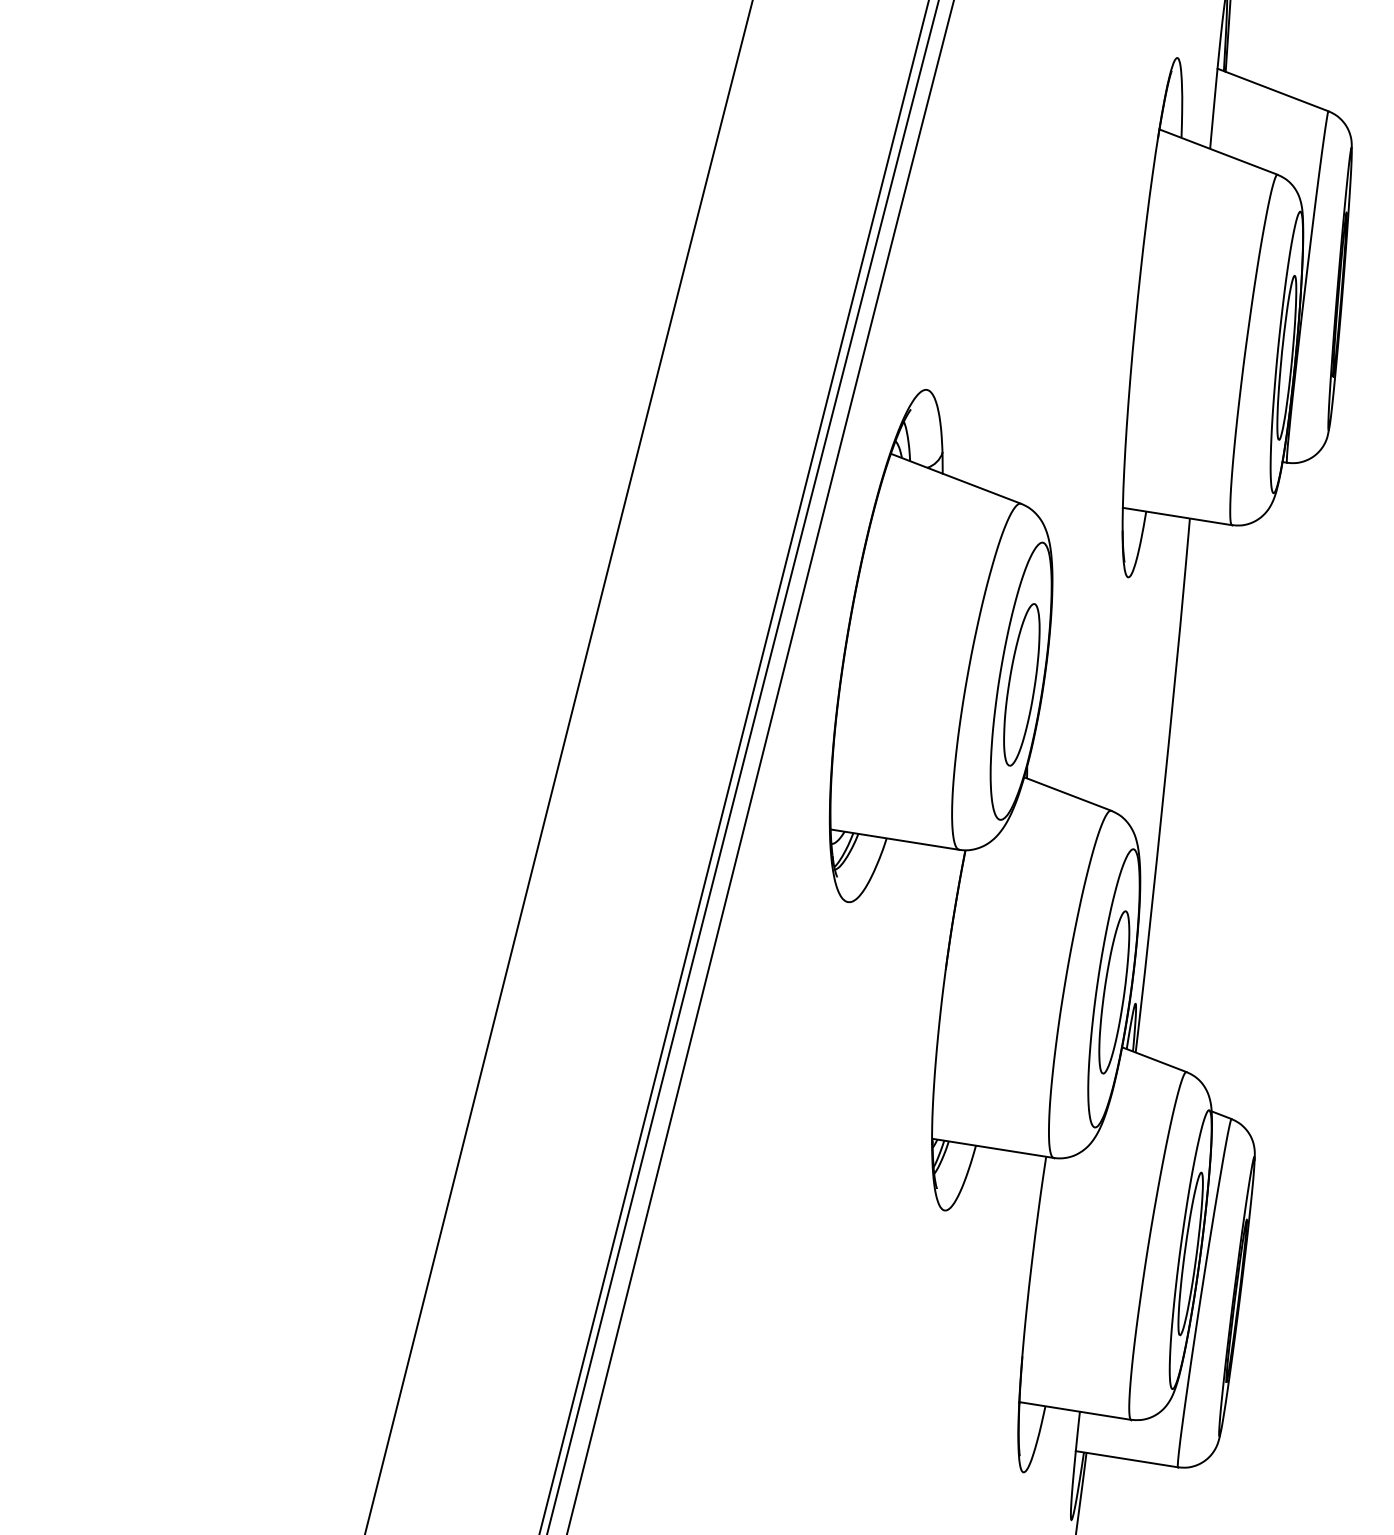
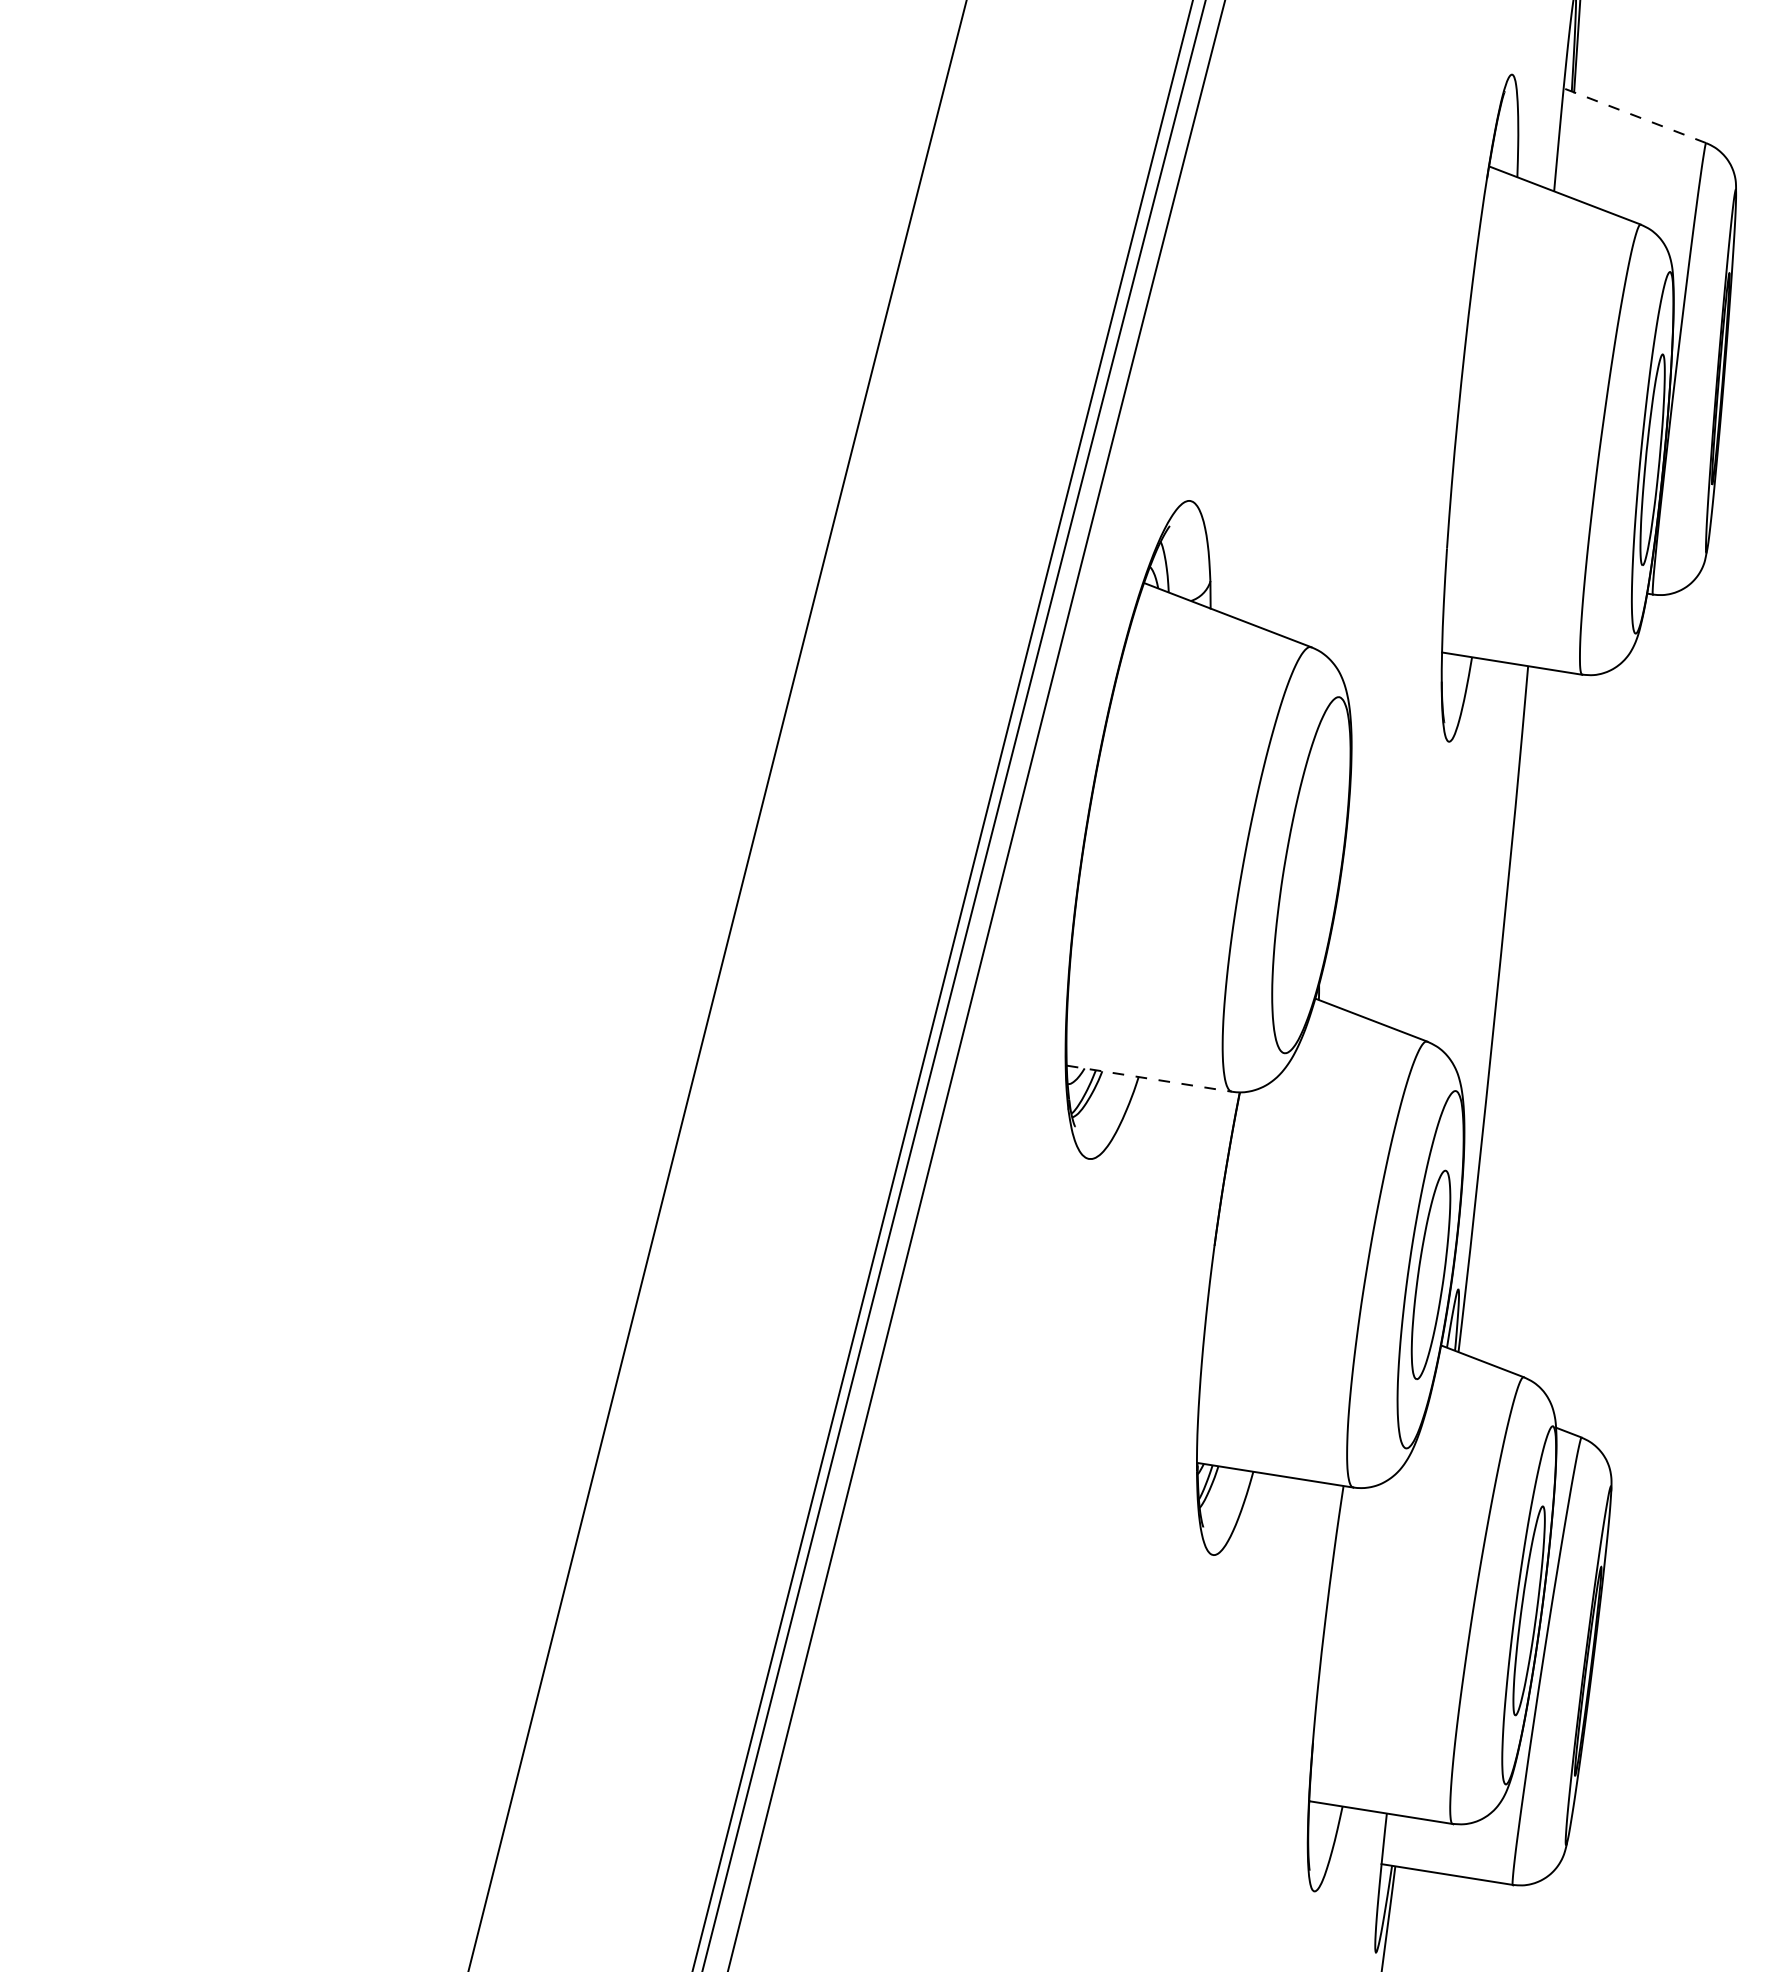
line: (1272, 89) -> (1634, 115), solid -> dashed
part: (1021, 684) -> (1311, 879), removed
line: (895, 839) -> (1149, 1078), solid -> dashed

